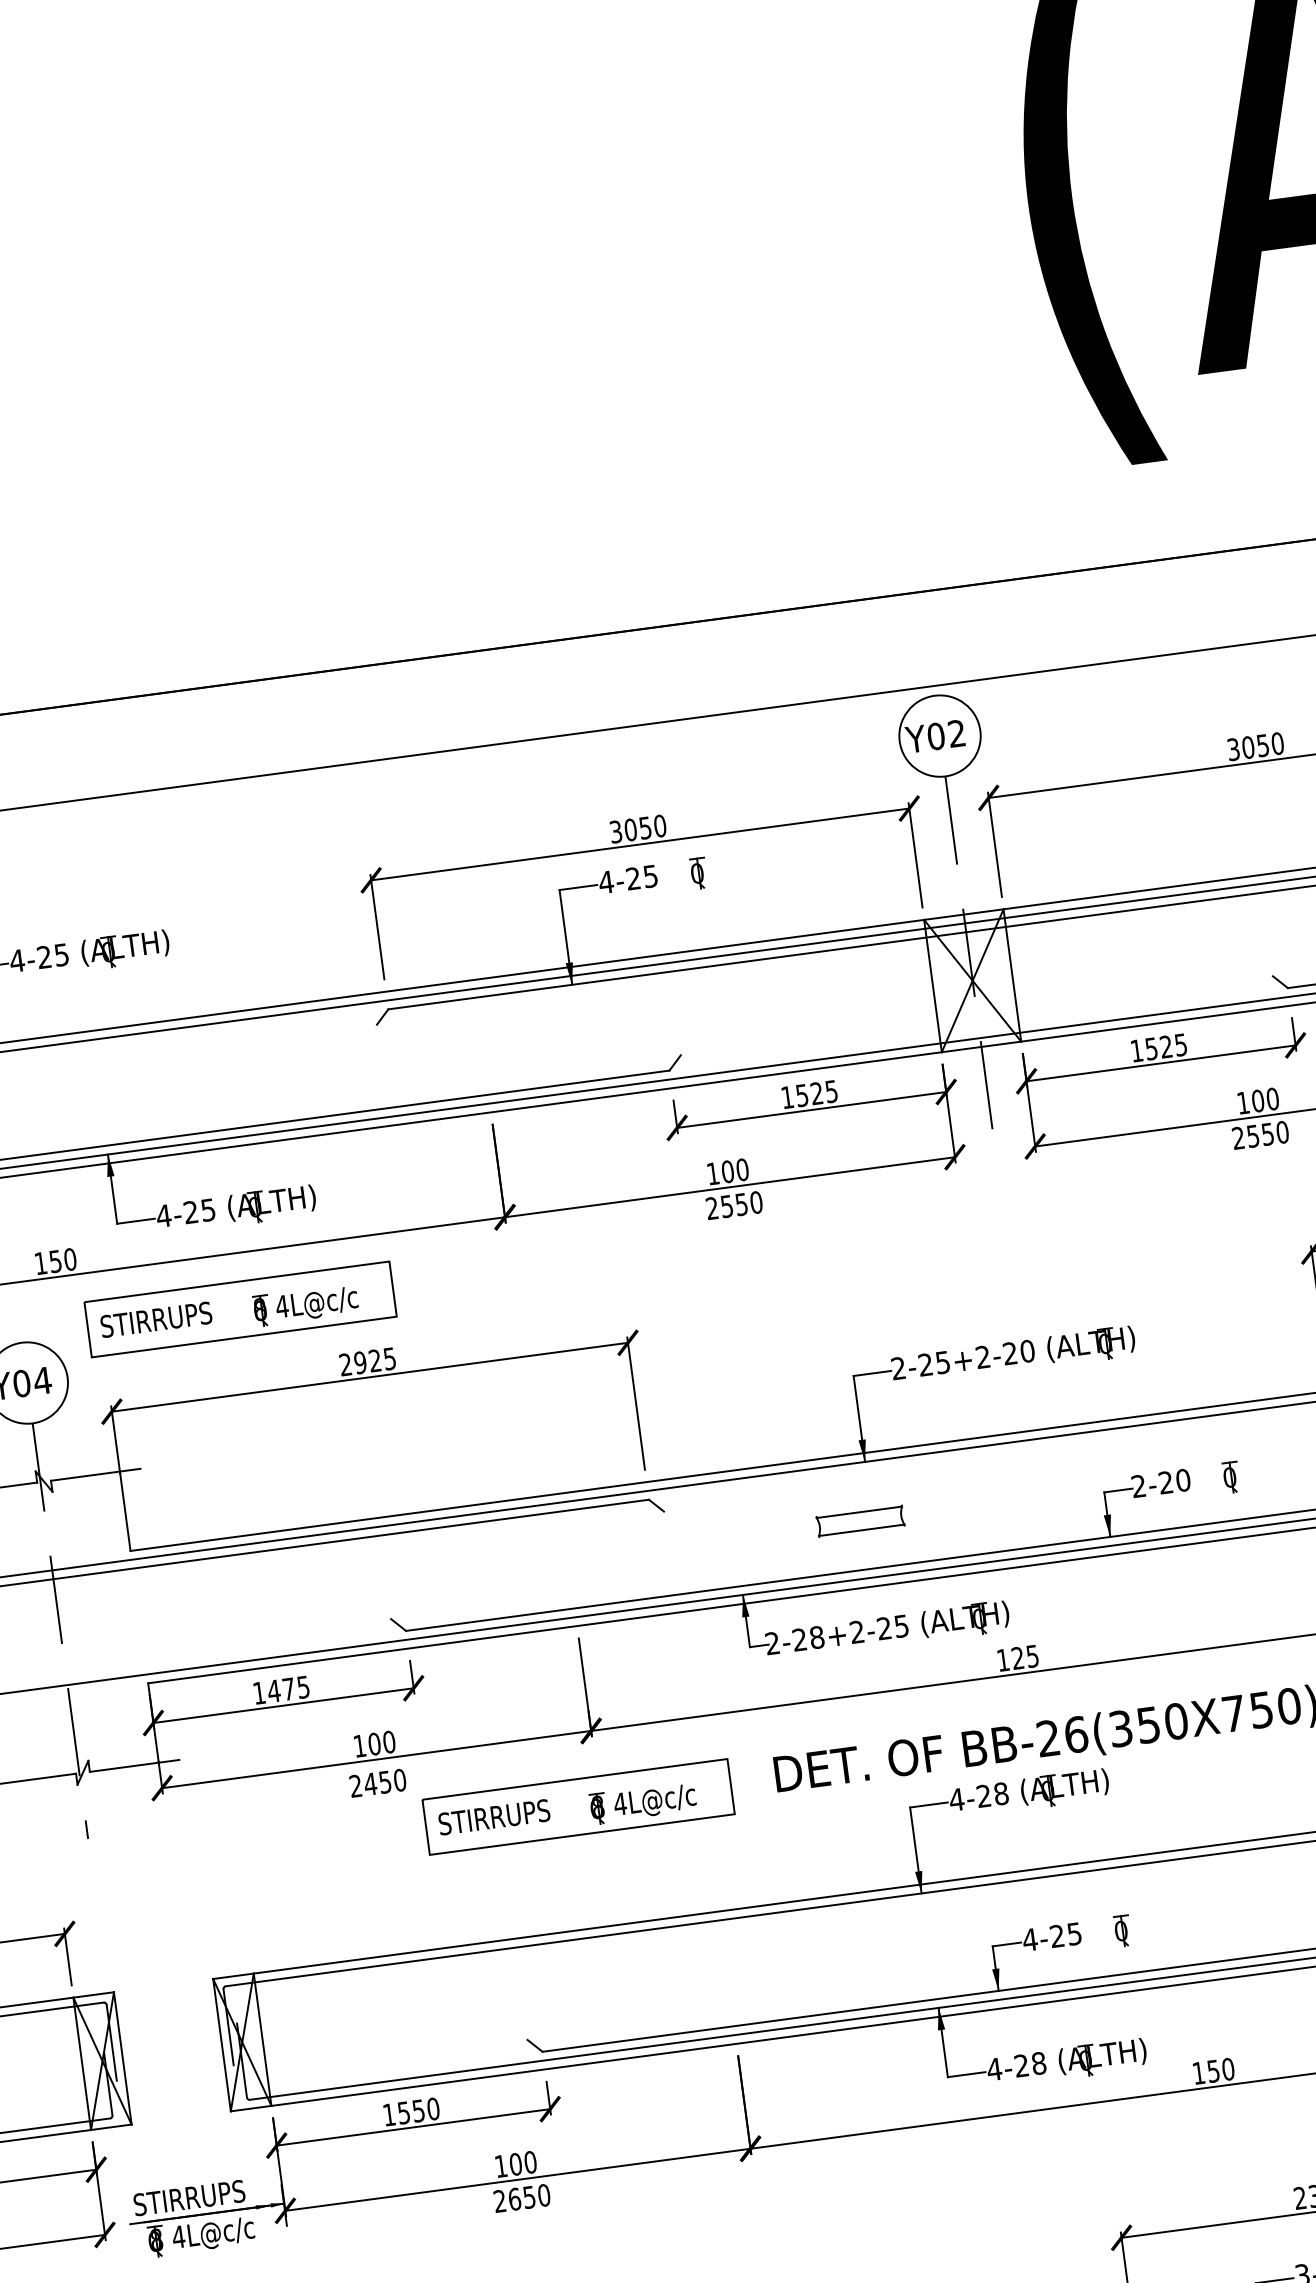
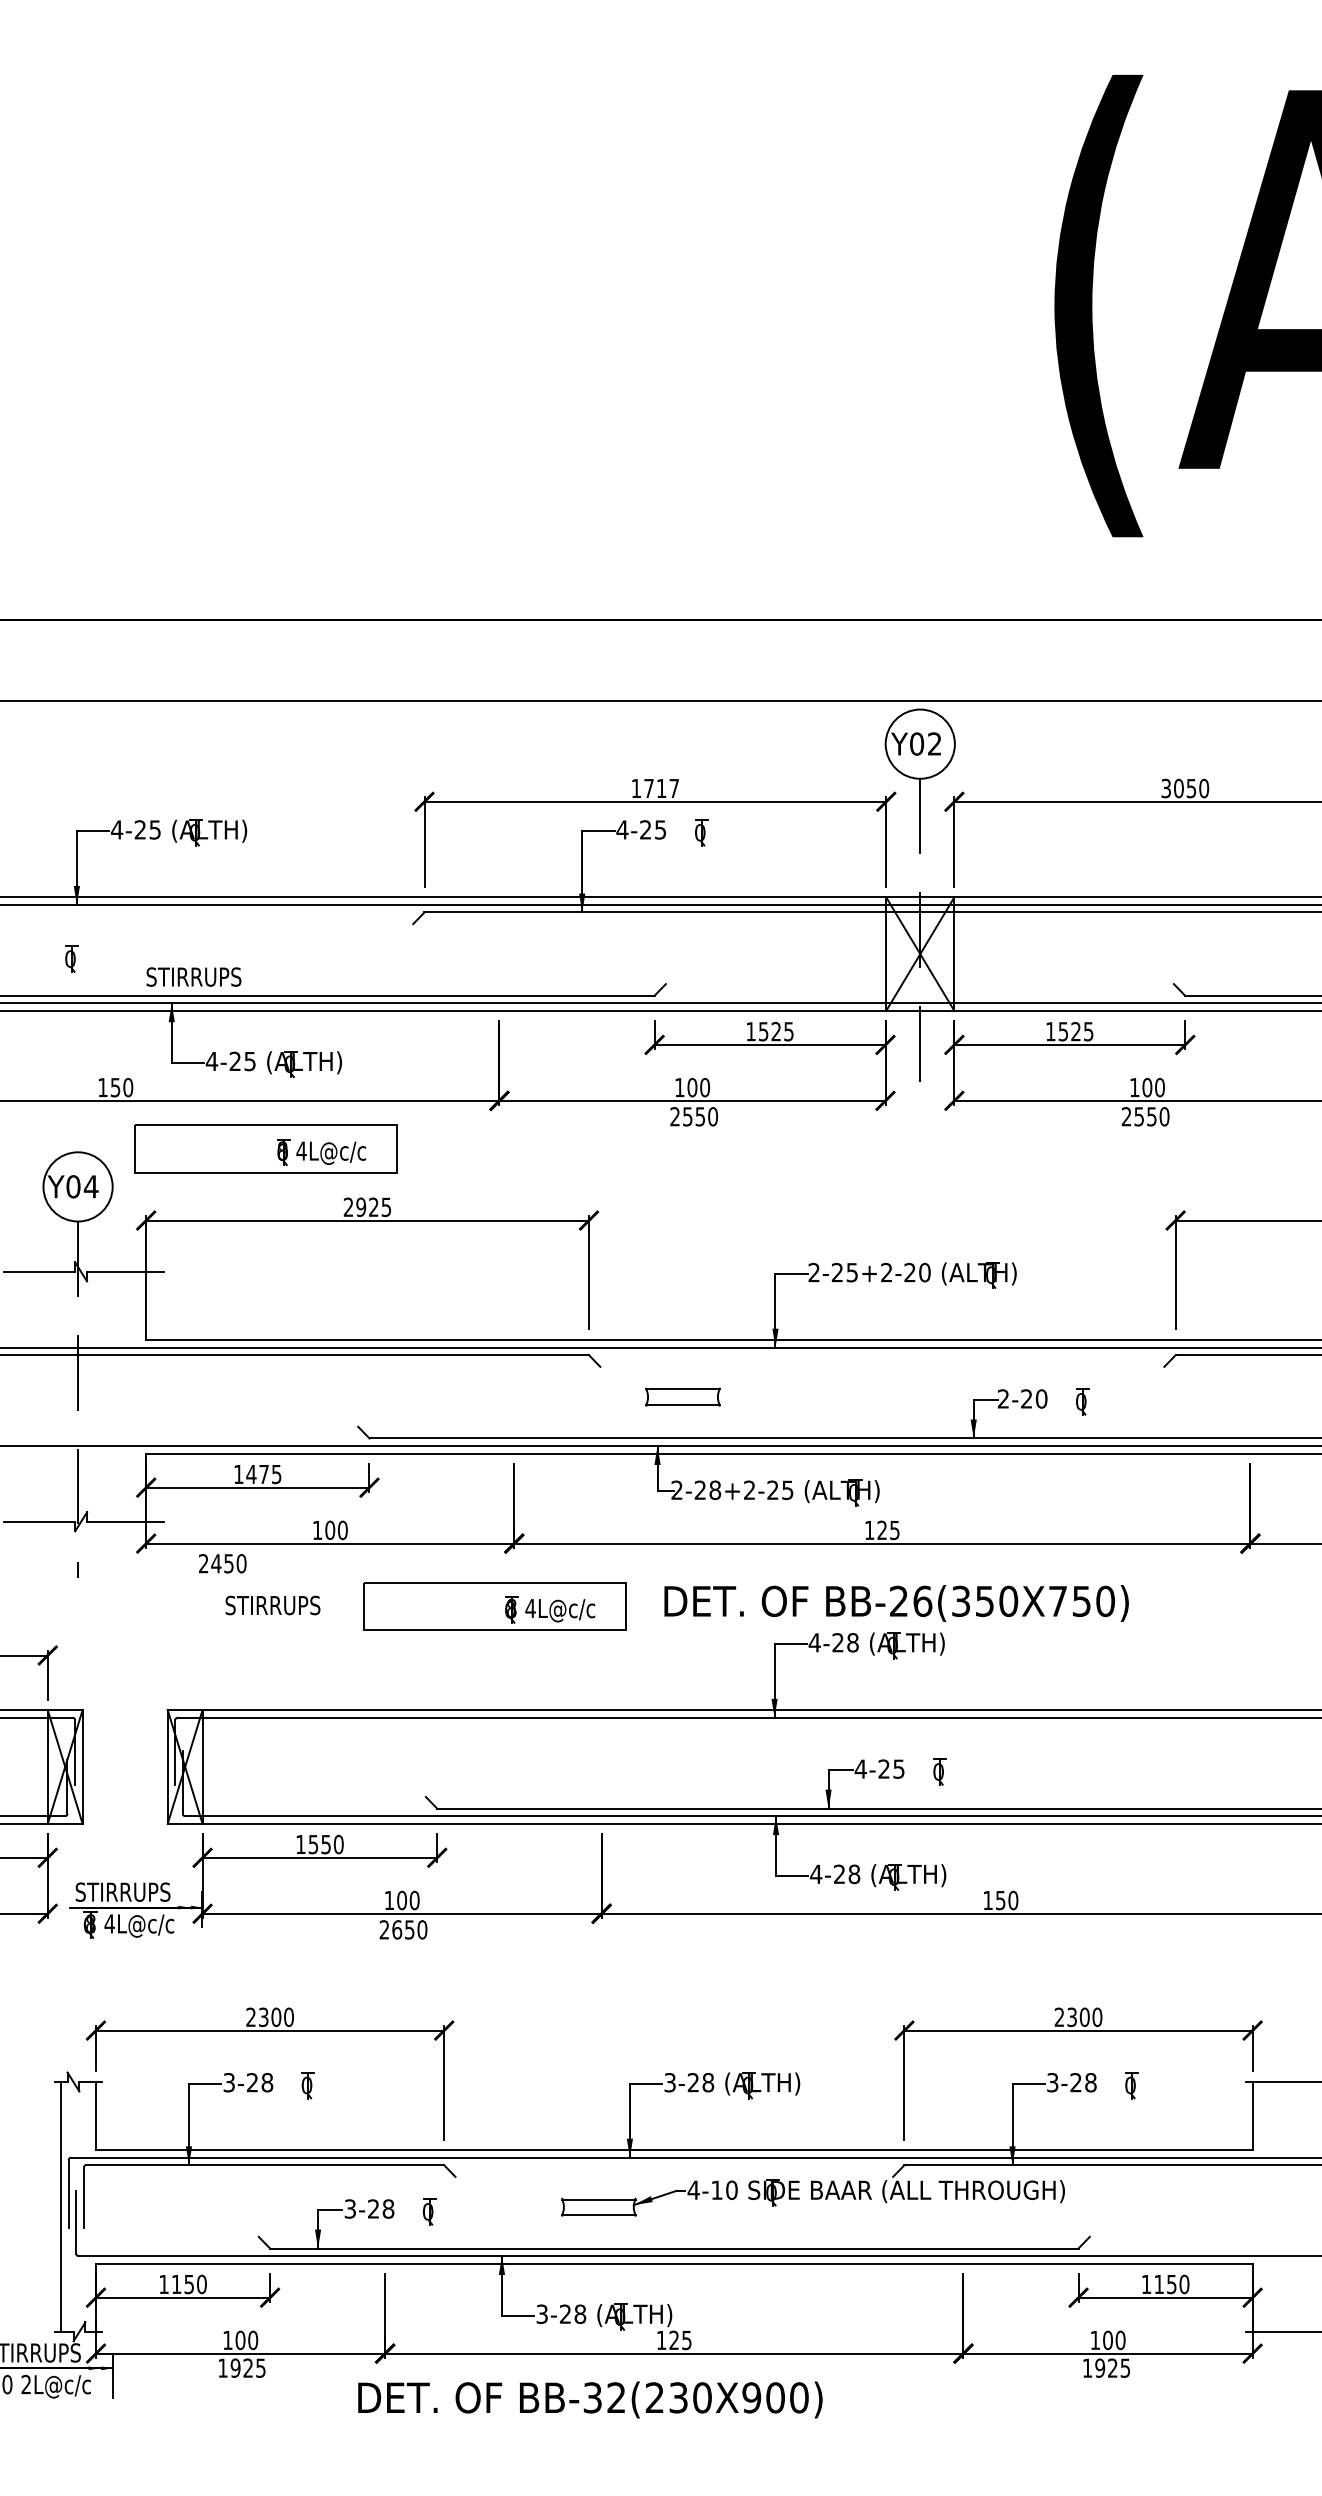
text: (638, 828) -> (655, 788), 3050 -> 1717
text: (155, 1319) -> (193, 976), moved
part: (859, 1520) -> (682, 1396), moved
text: (377, 1783) -> (222, 1563), moved
text: (493, 1817) -> (272, 1605), moved

